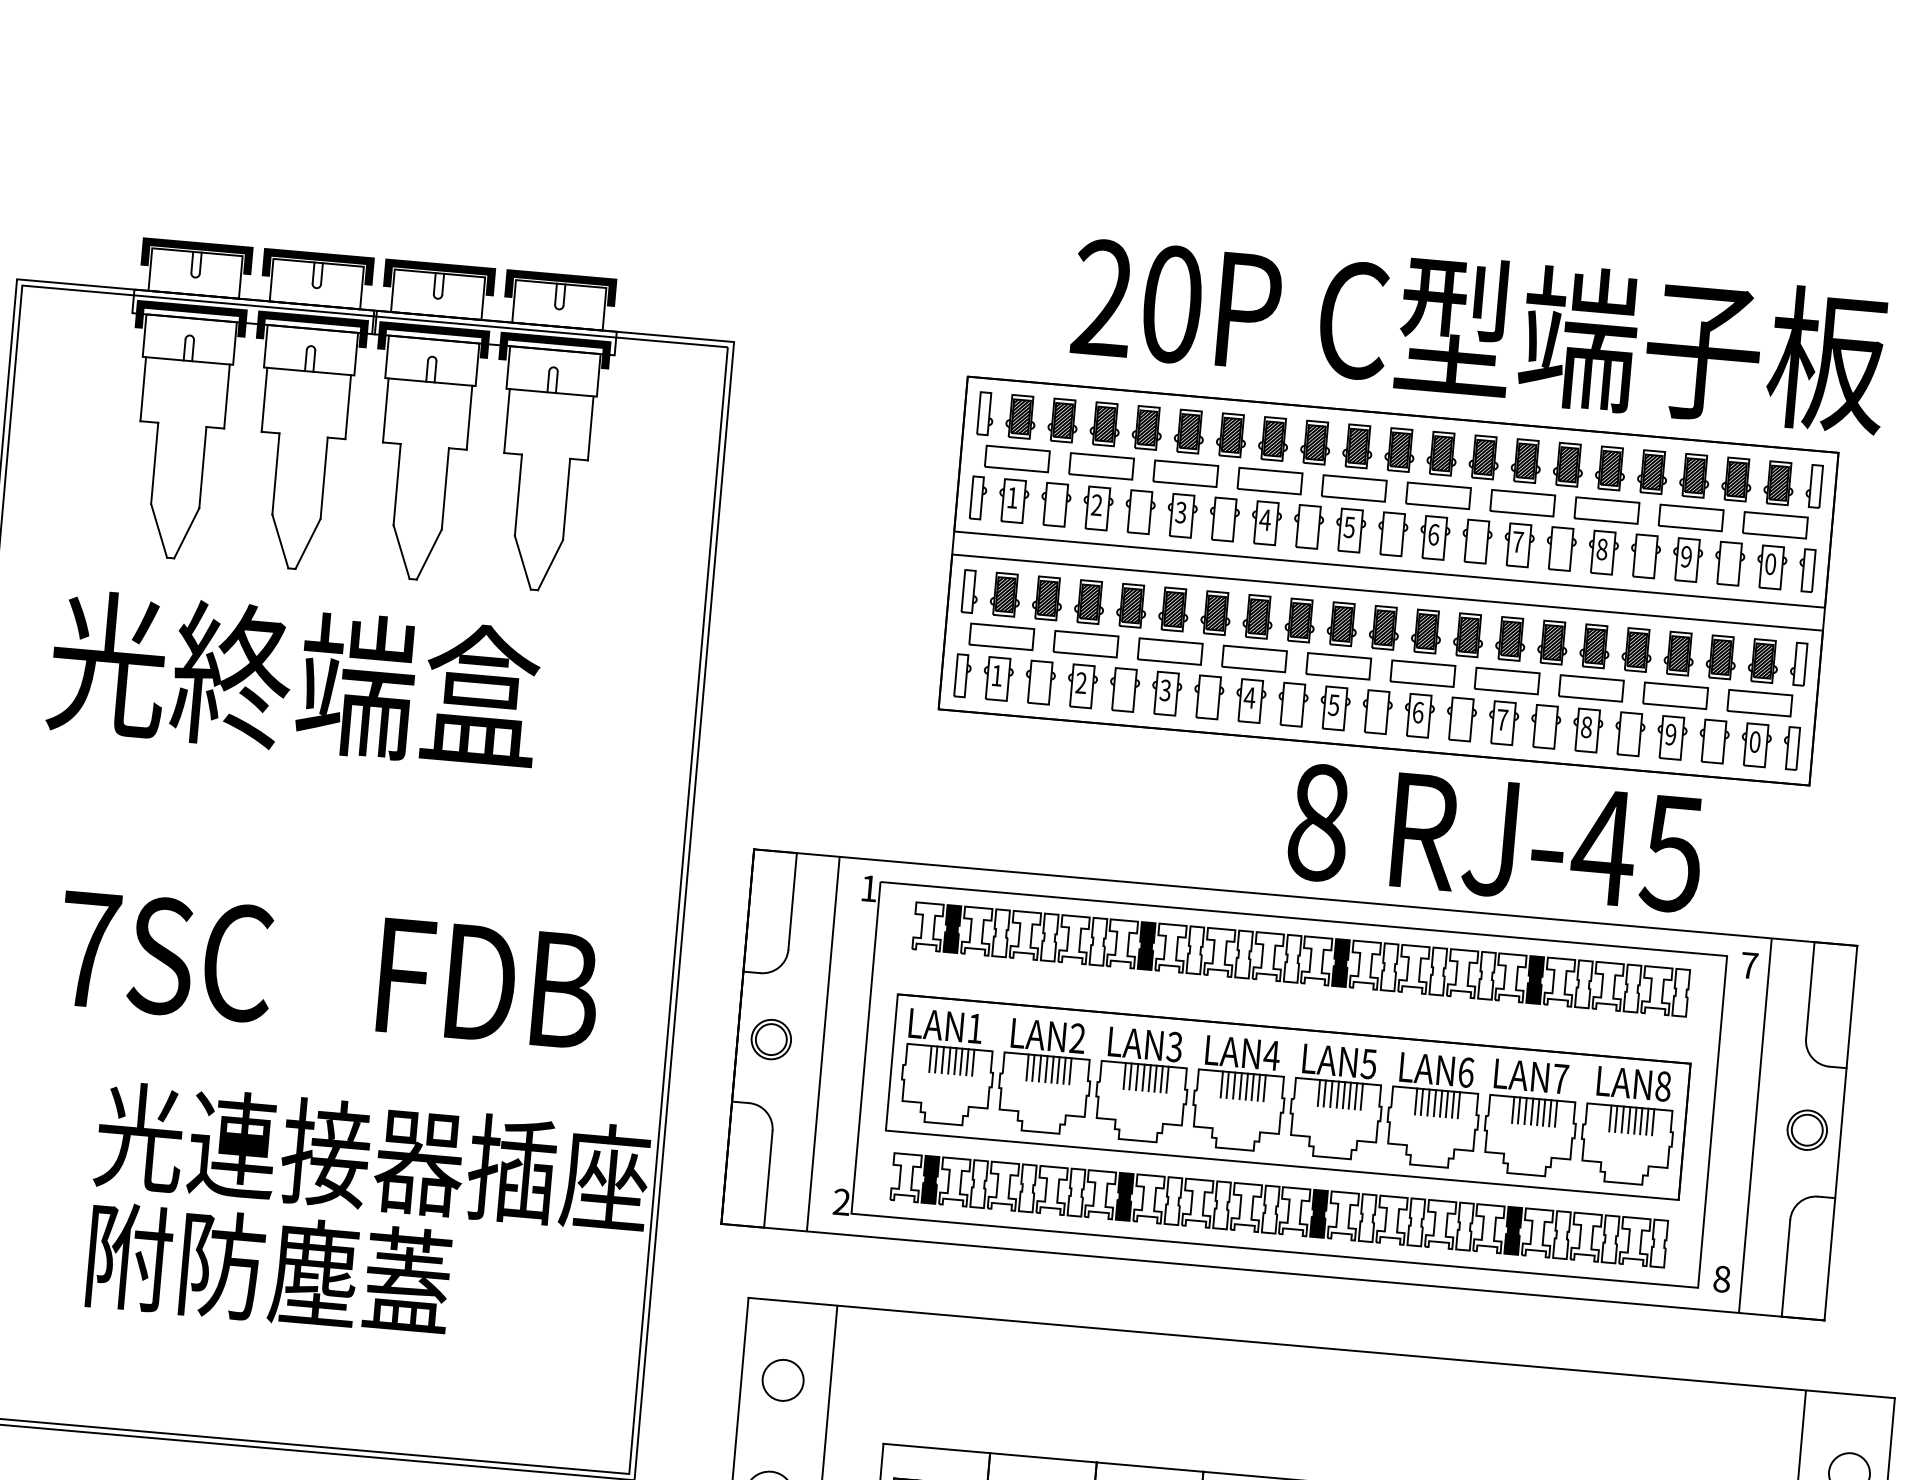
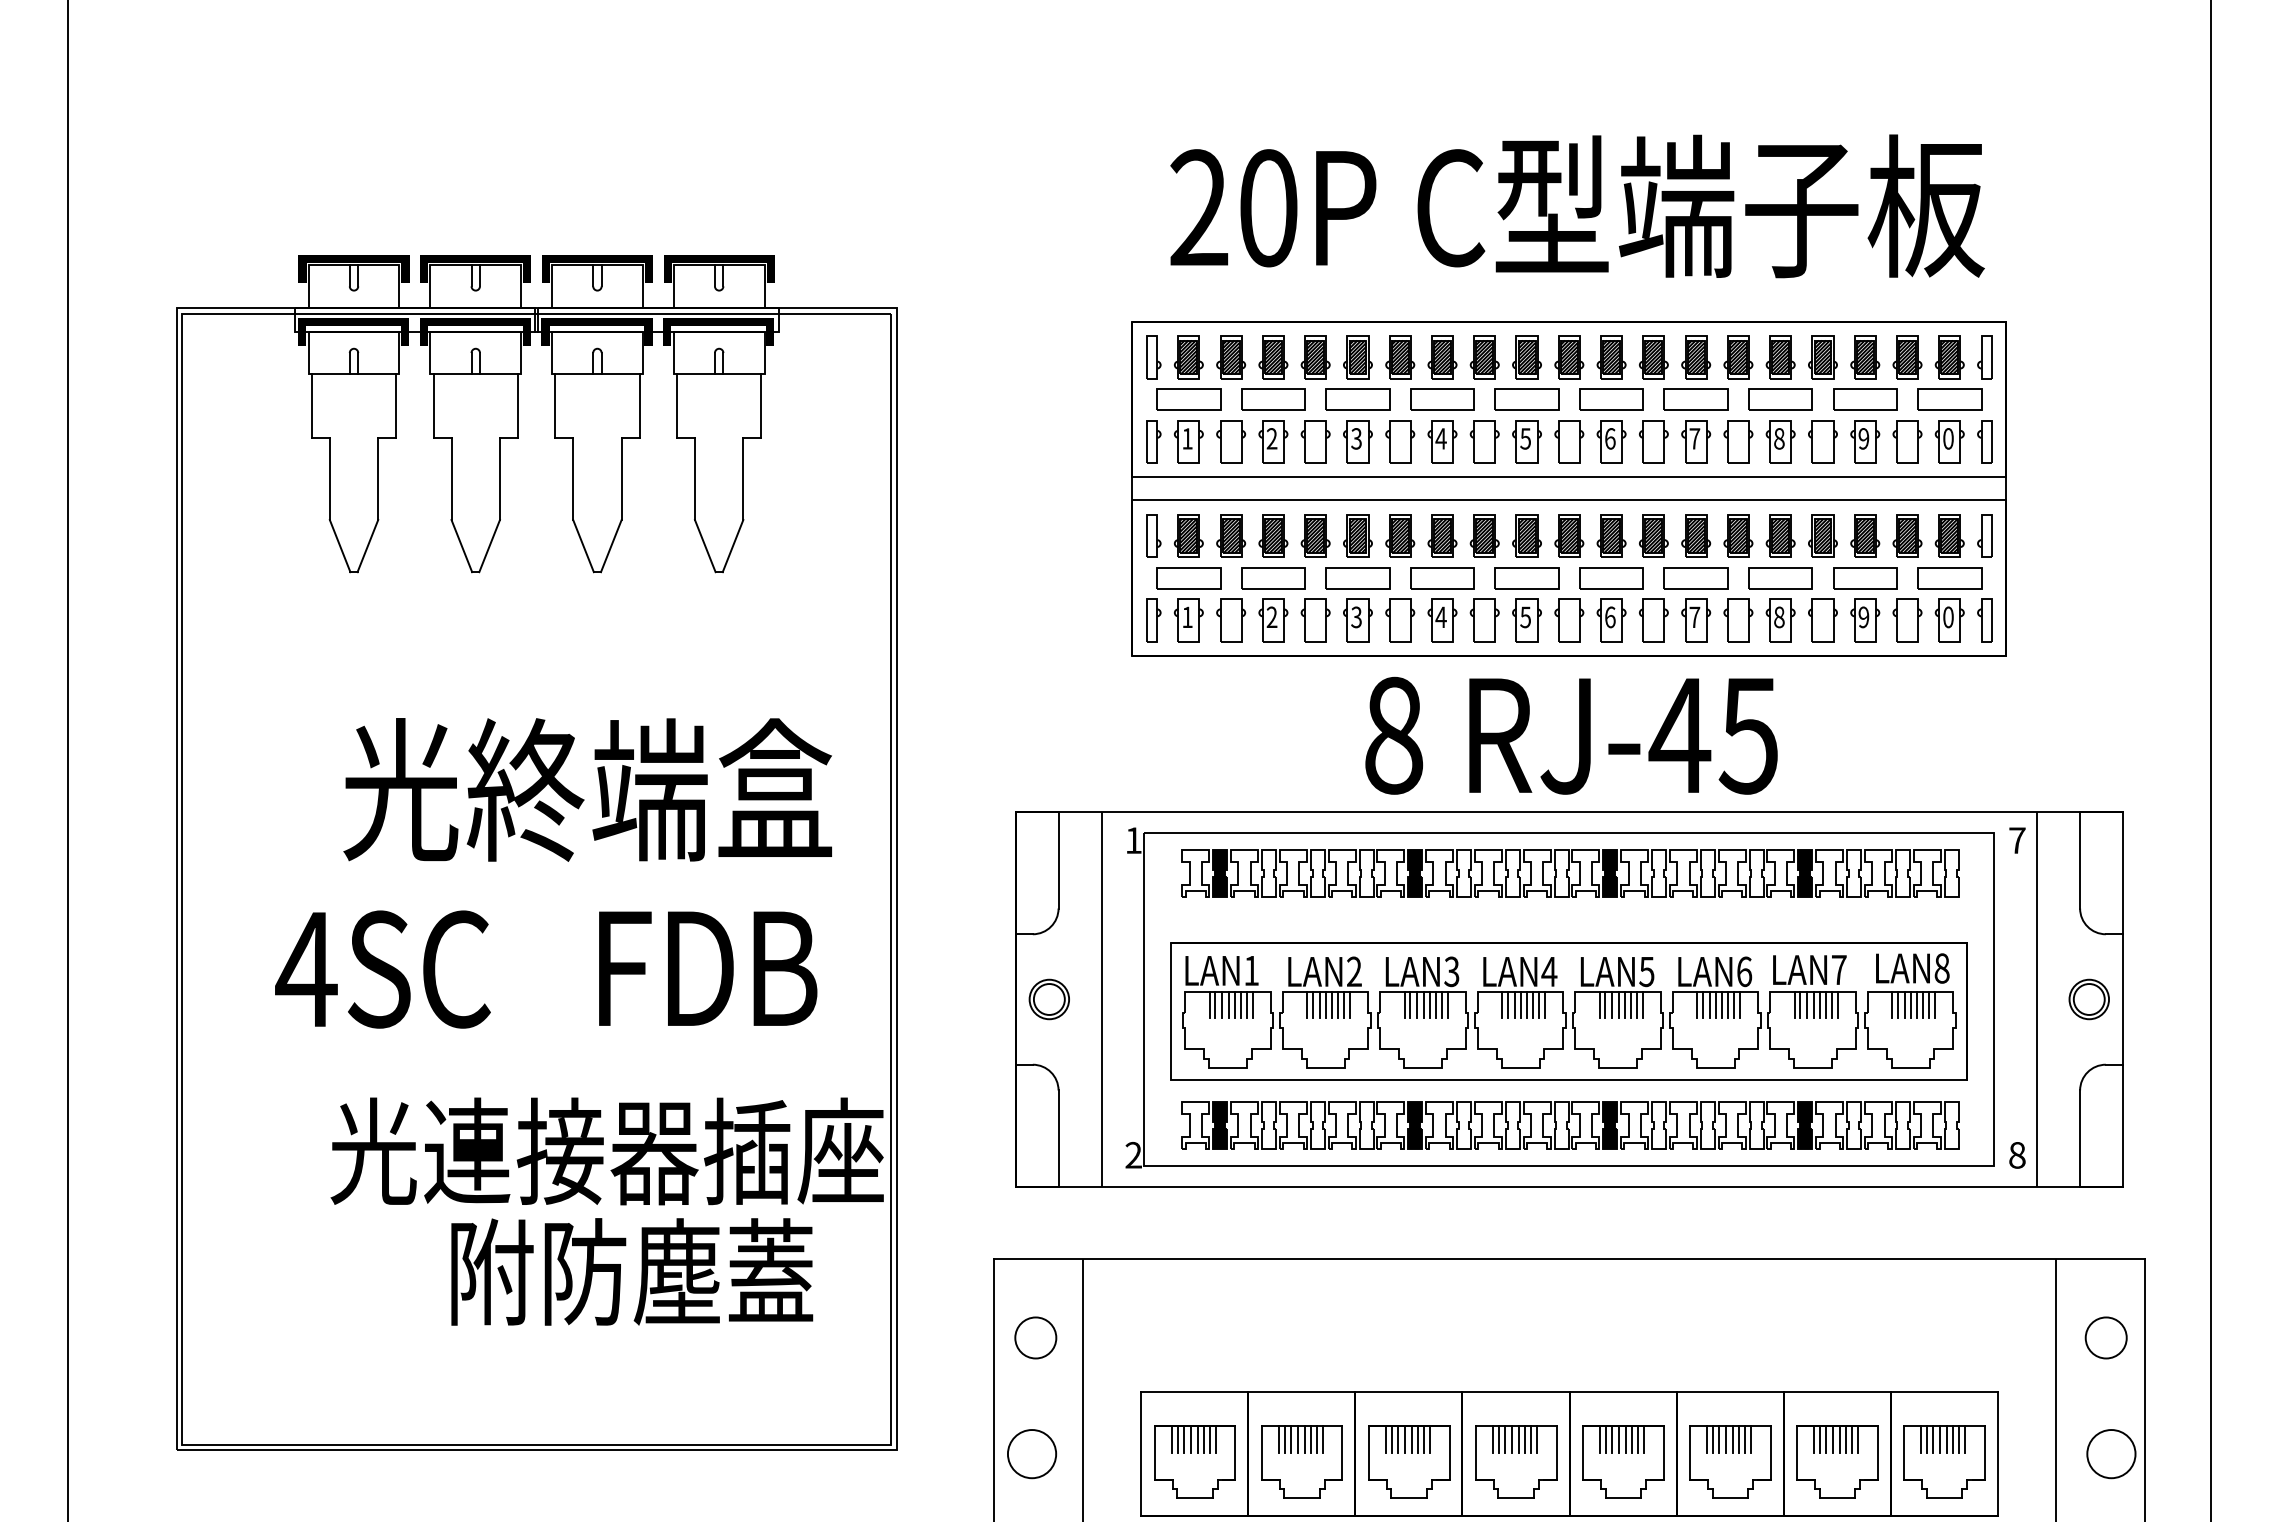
text: (1480, 329) -> (1577, 206), moved
text: (294, 679) -> (587, 789), moved
text: (1495, 837) -> (1571, 735), moved
text: (88, 949) -> (306, 969), 7SC -> 4SC
part: (1289, 1084) -> (1569, 999), moved
text: (269, 1268) -> (632, 1271), moved

